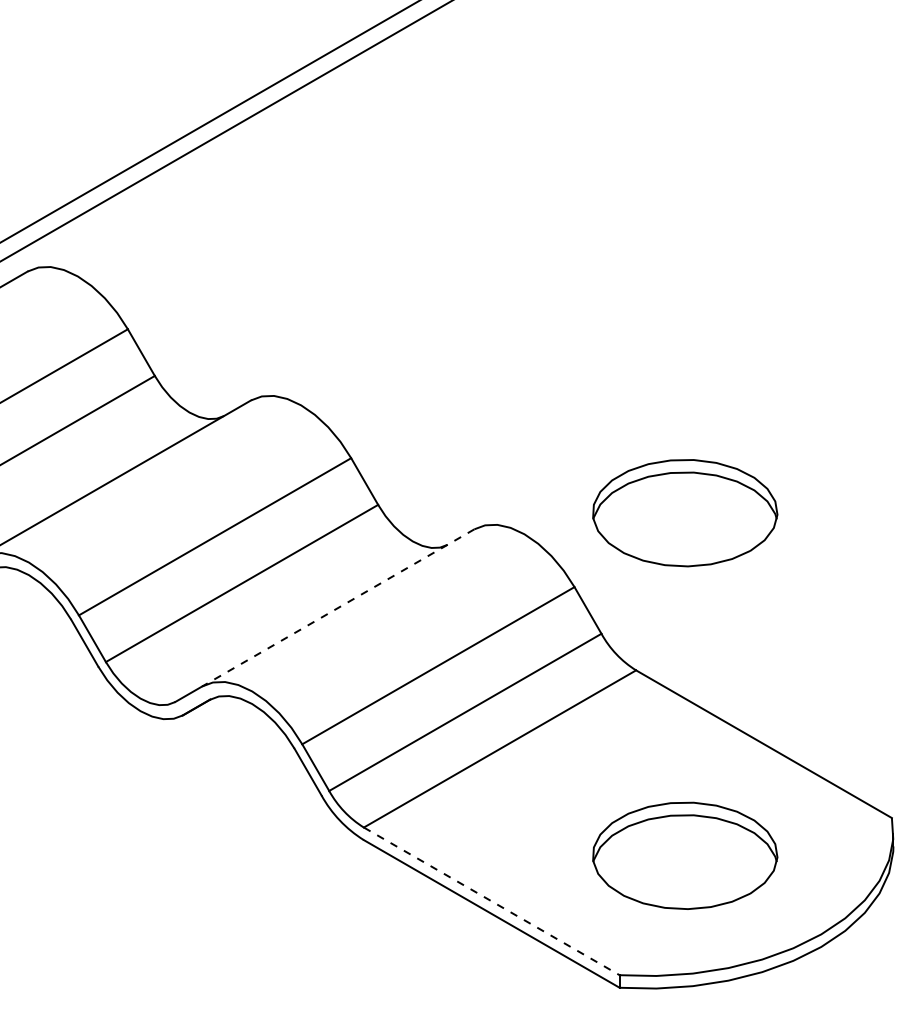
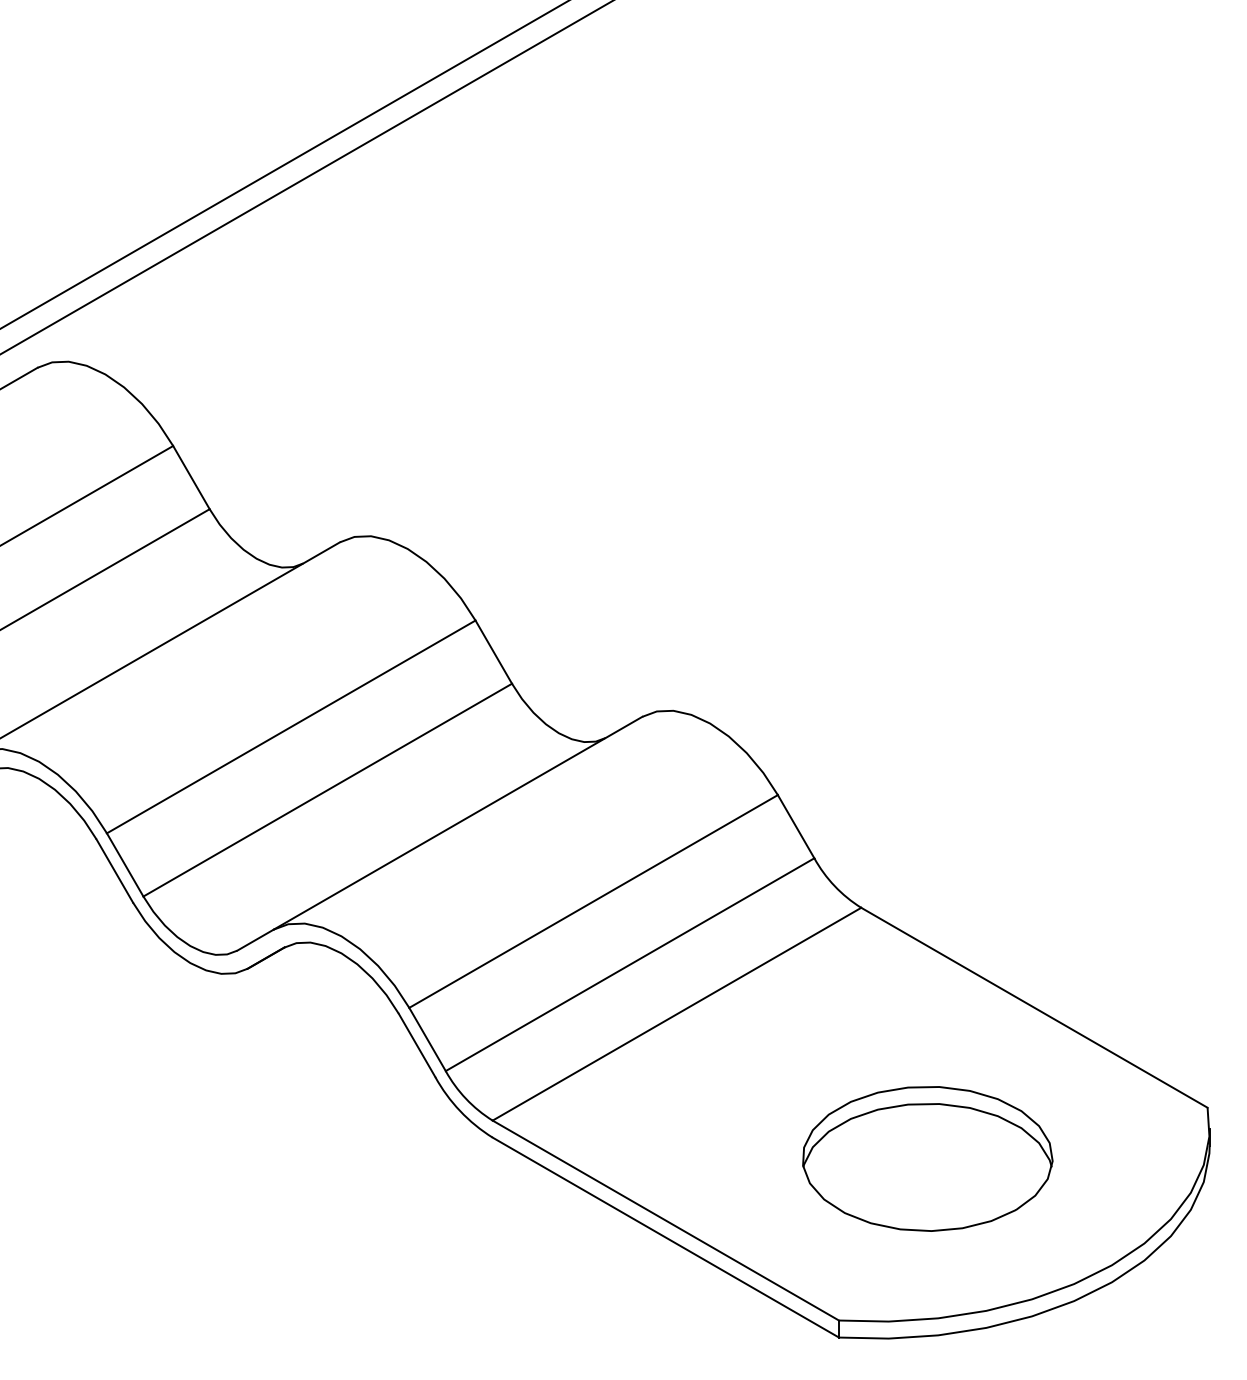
part: (685, 512) -> (927, 694), removed
line: (338, 608) -> (458, 823), dashed -> solid
line: (491, 901) -> (665, 1220), dashed -> solid

